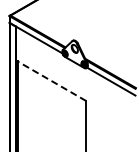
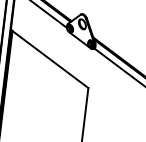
line: (50, 80) -> (48, 58), dashed -> solid

